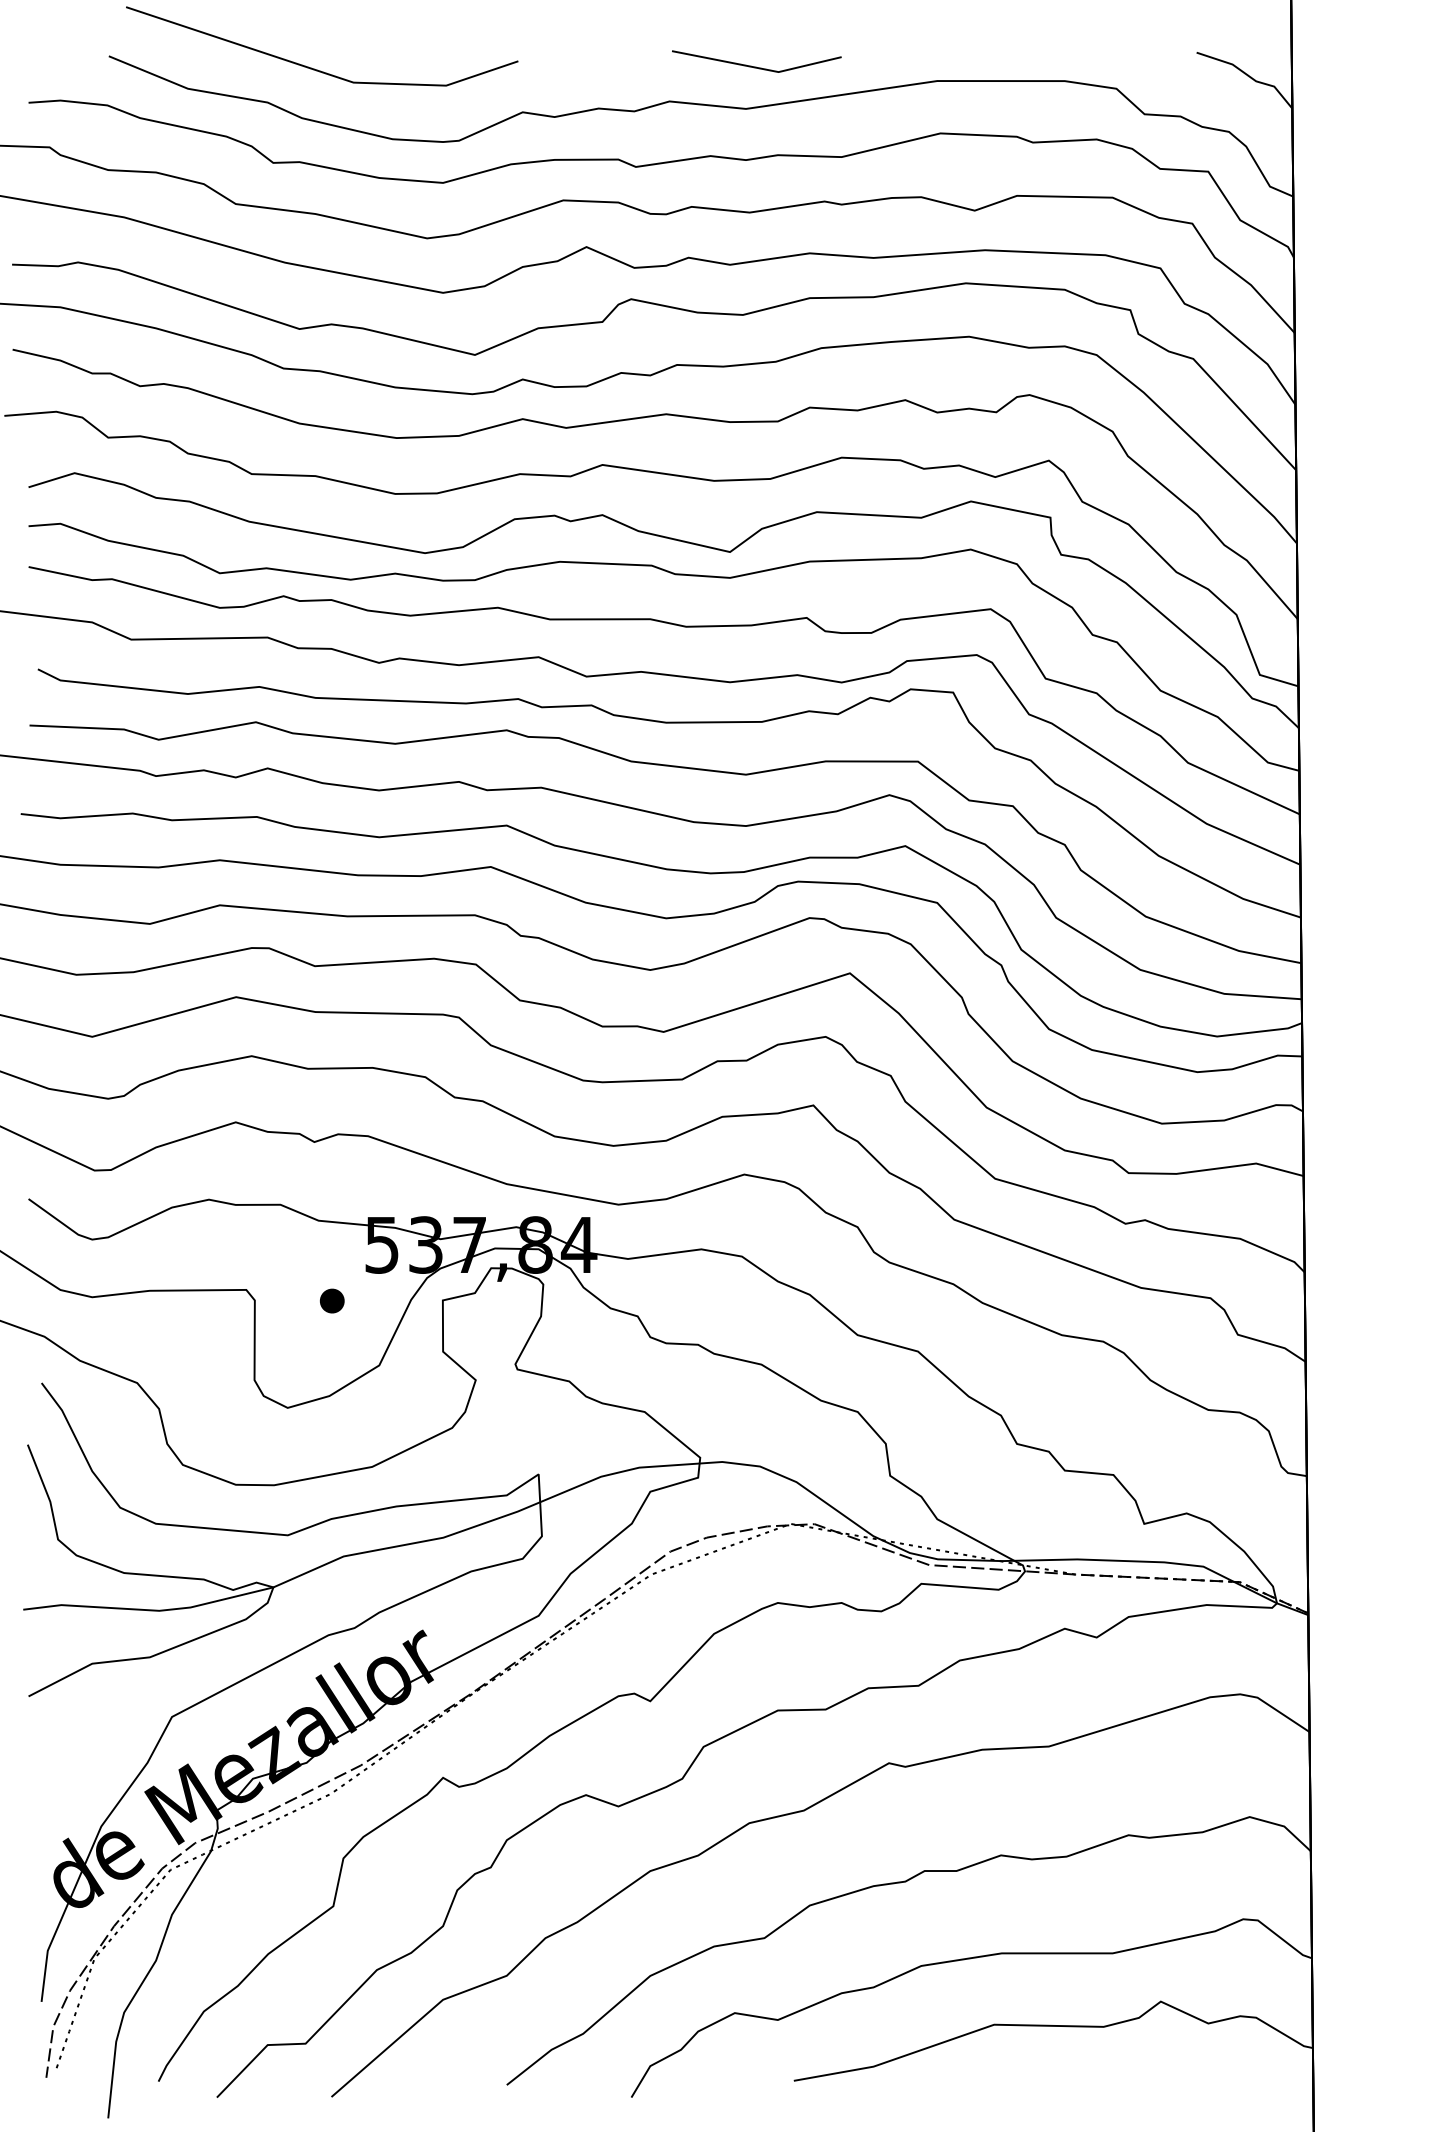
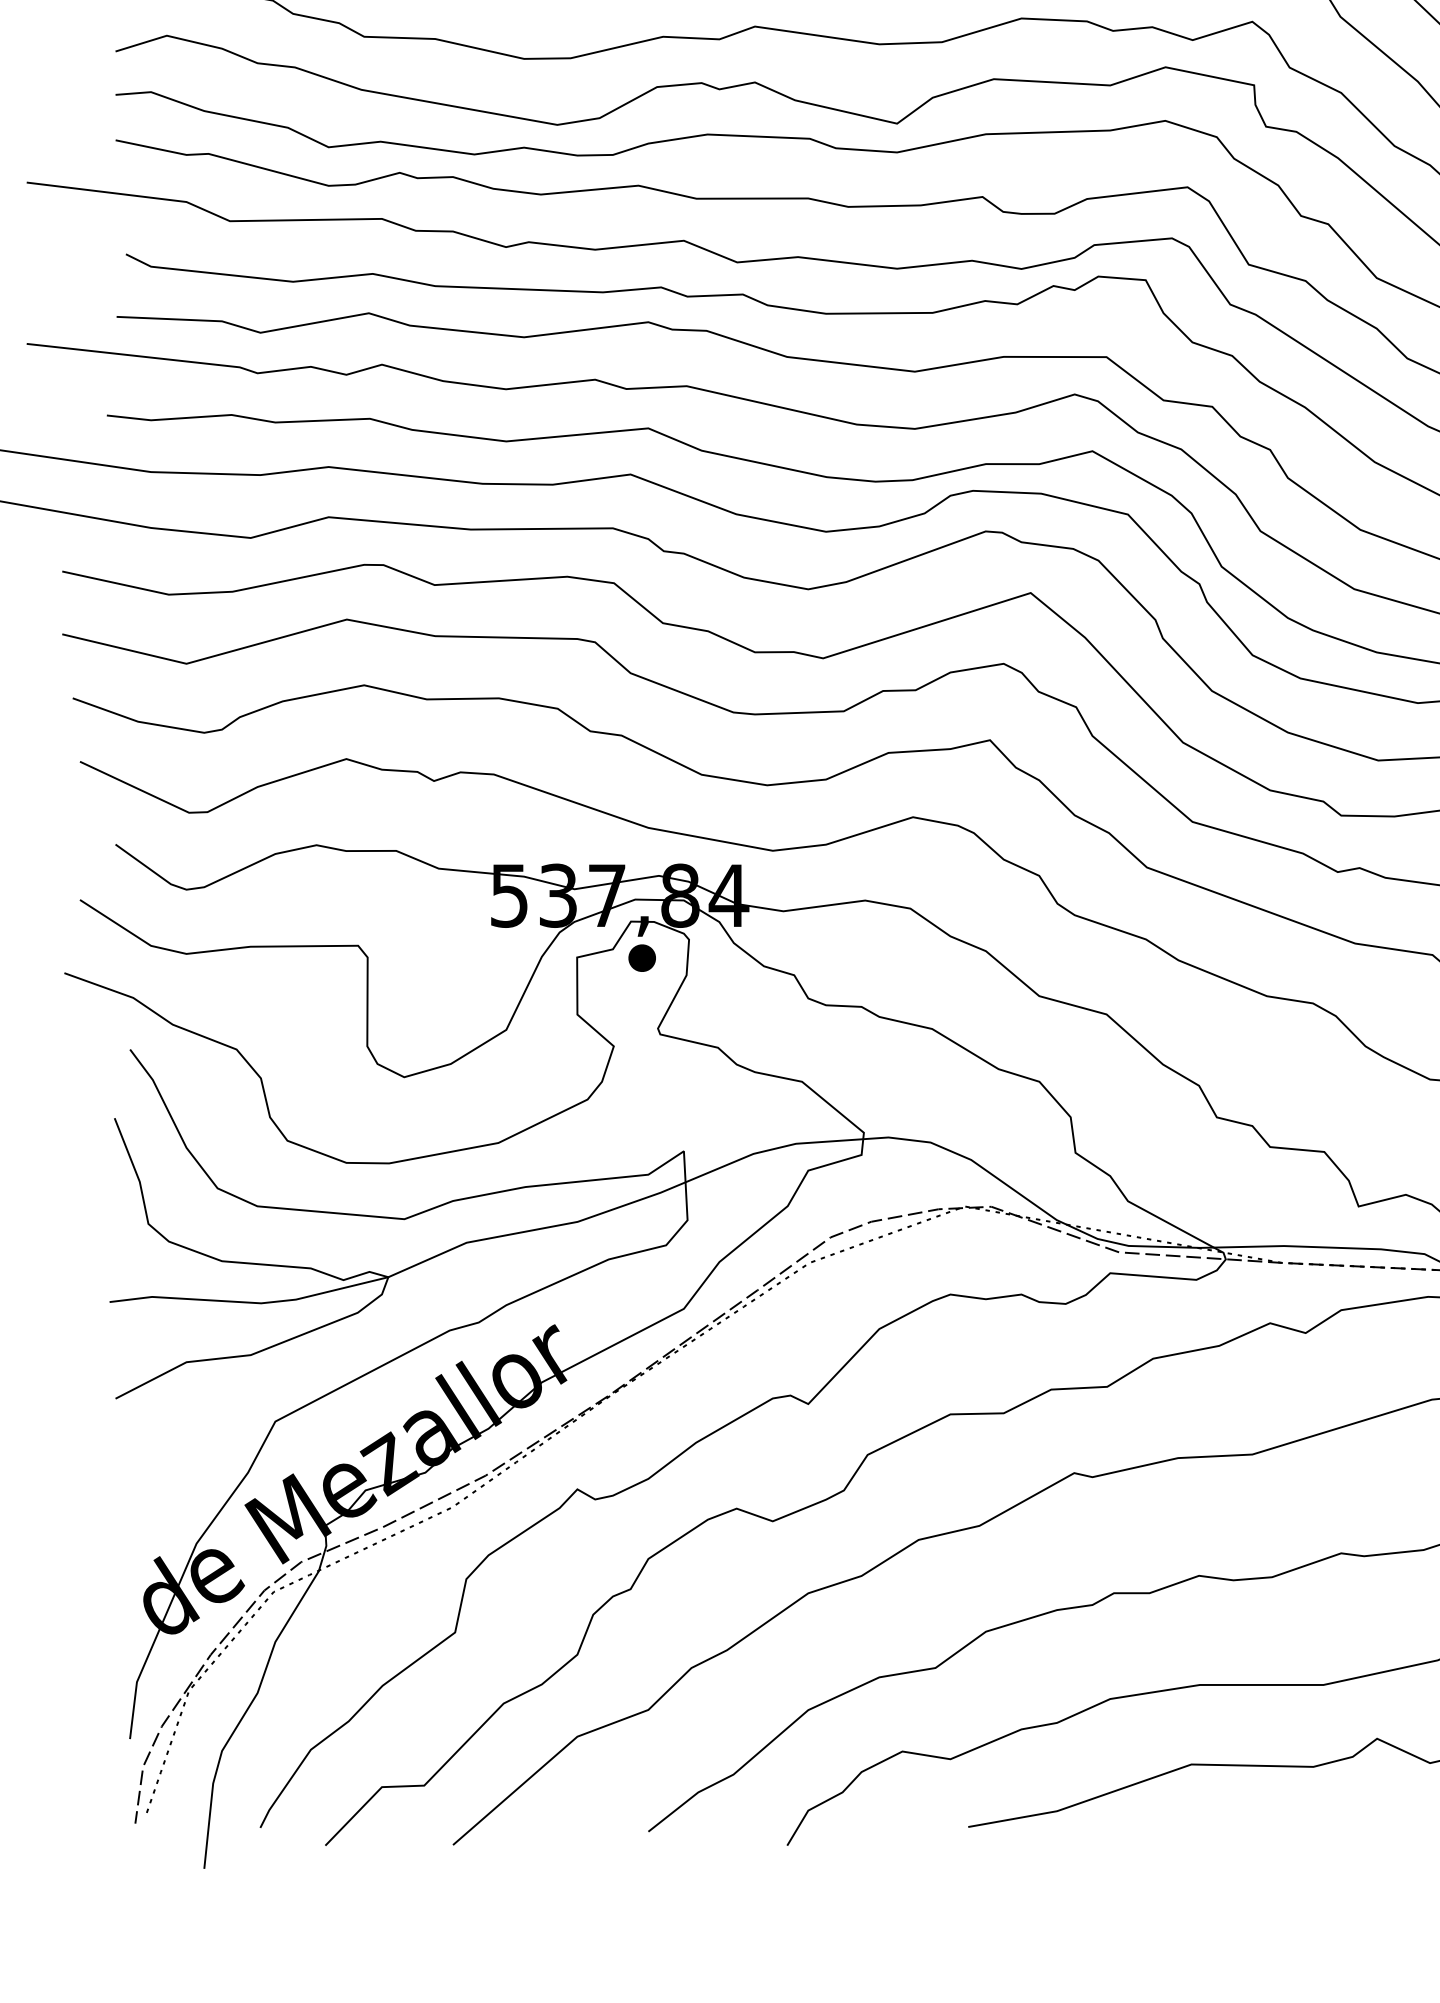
part: (332, 1300) -> (642, 957), moved

